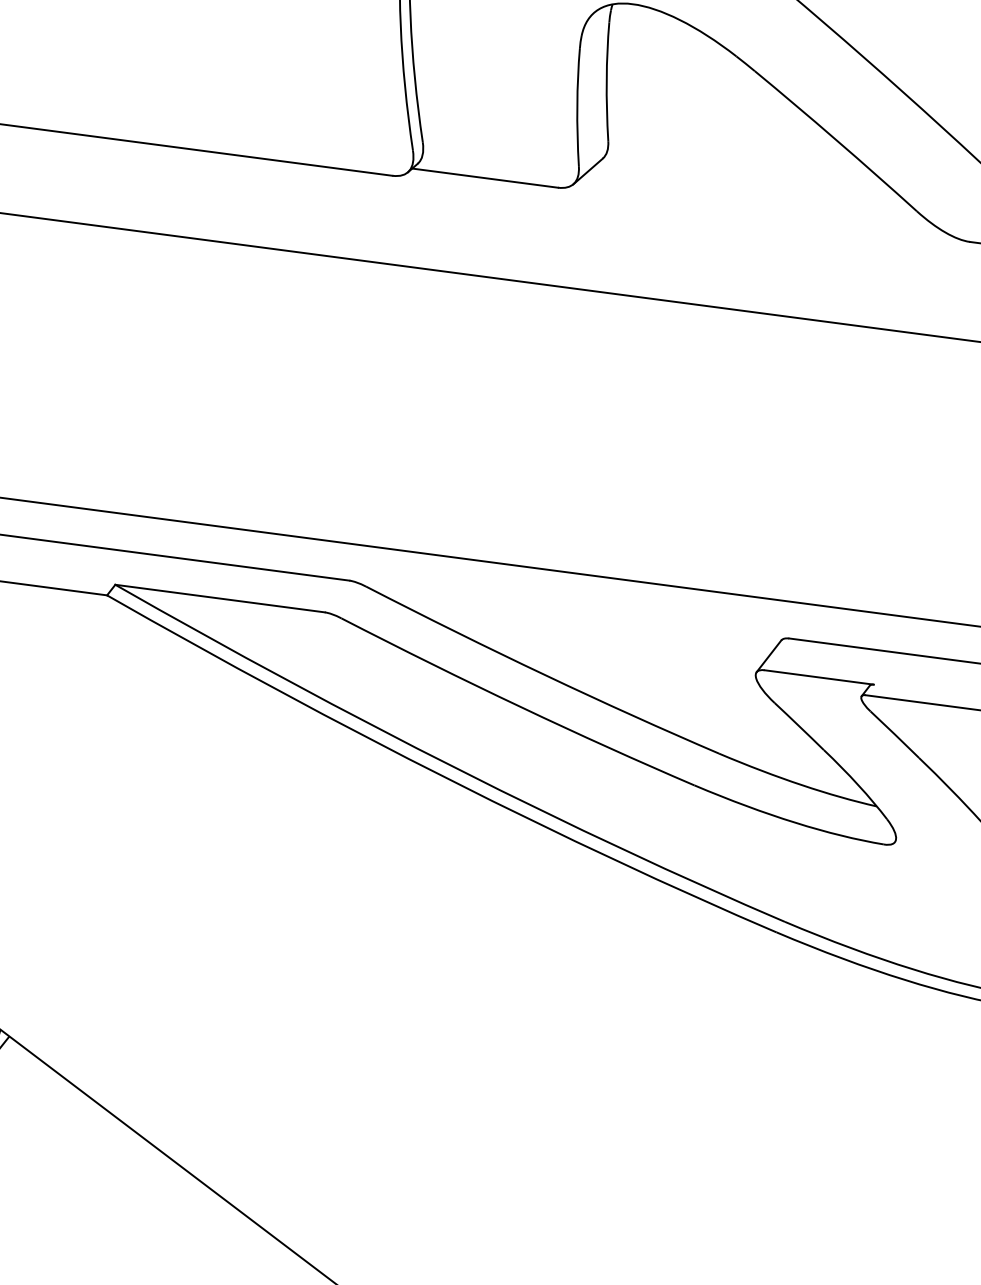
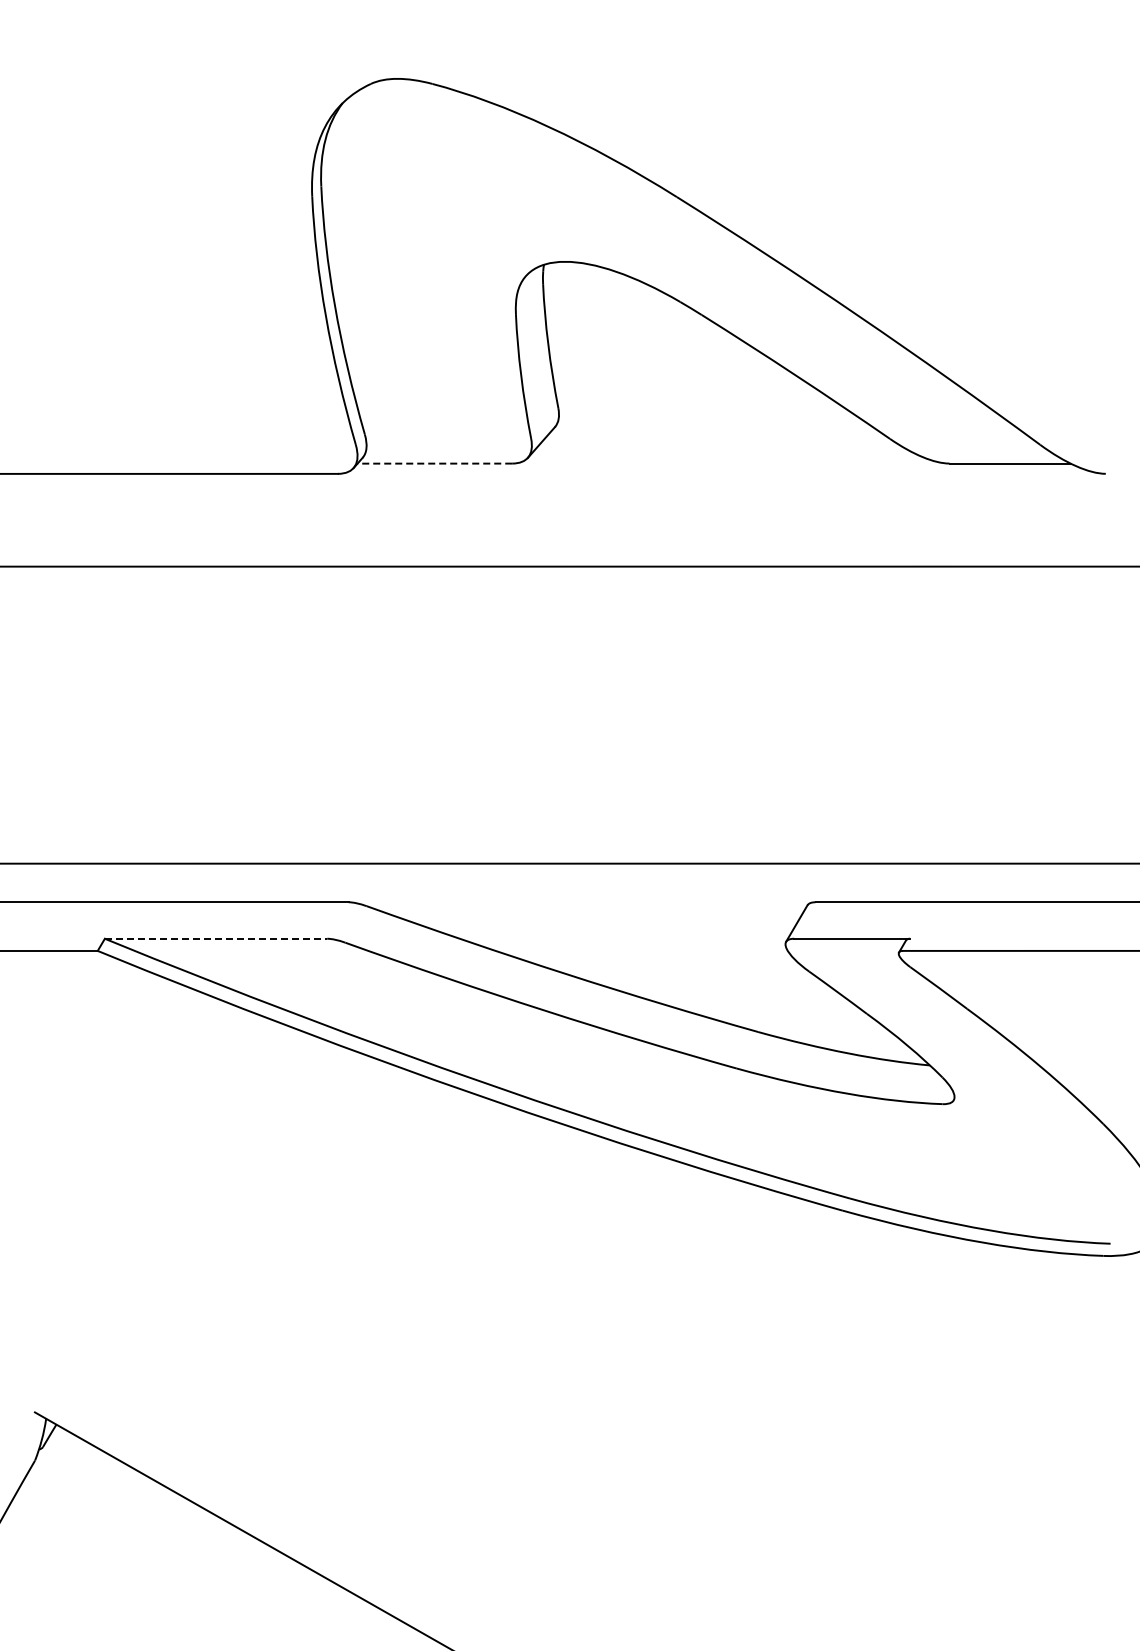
line: (484, 177) -> (434, 463), solid -> dashed
line: (220, 598) -> (216, 938), solid -> dashed

